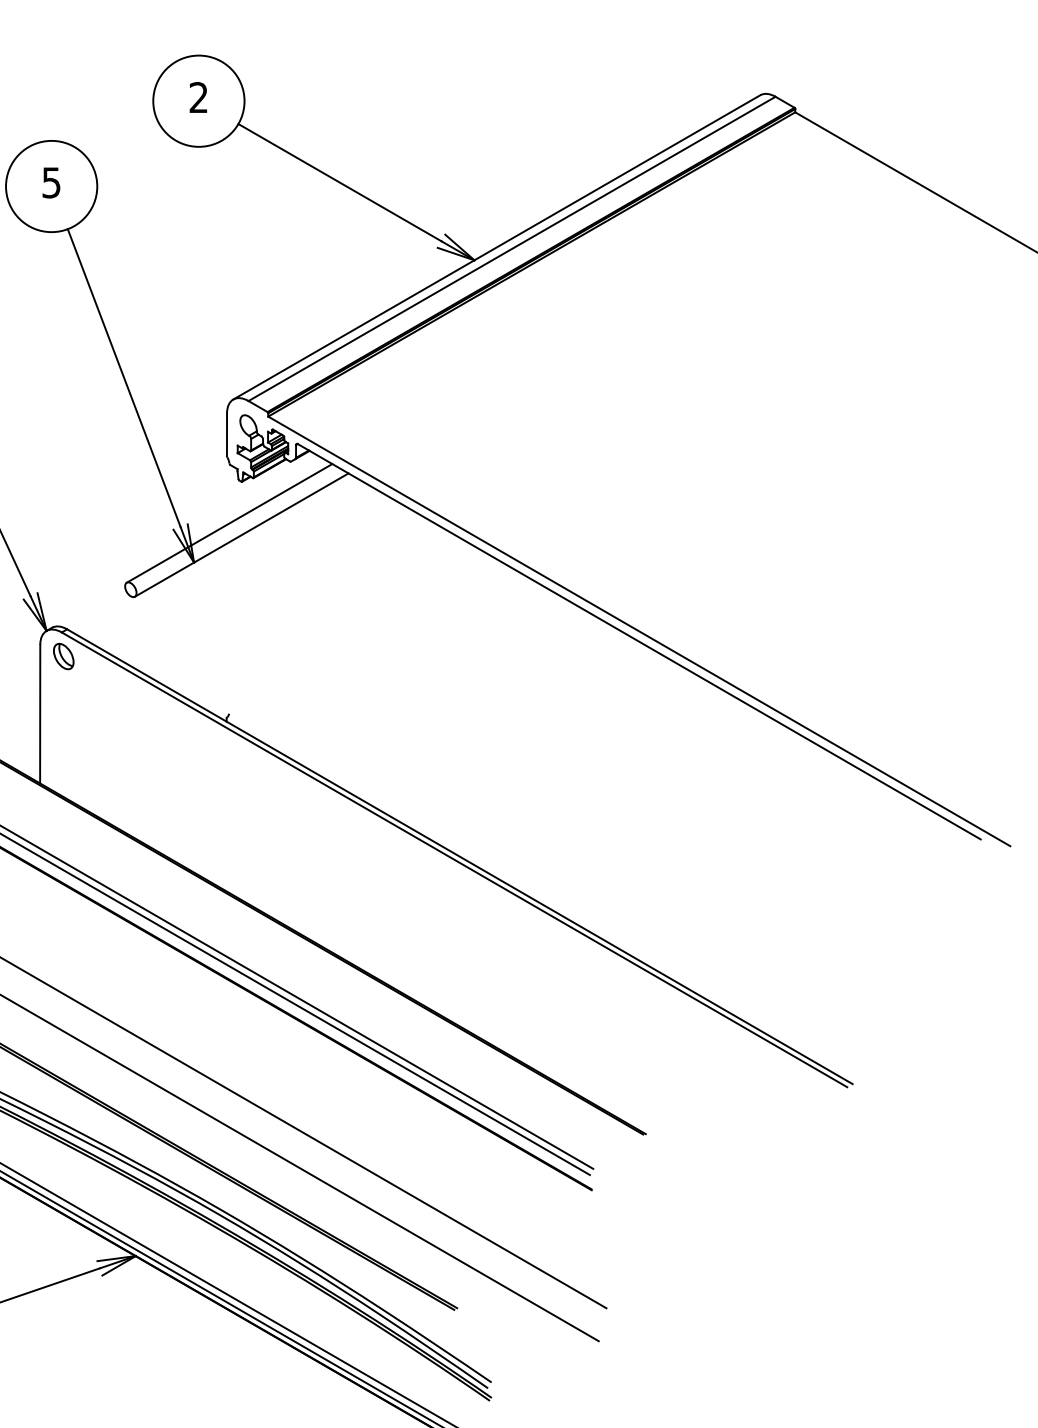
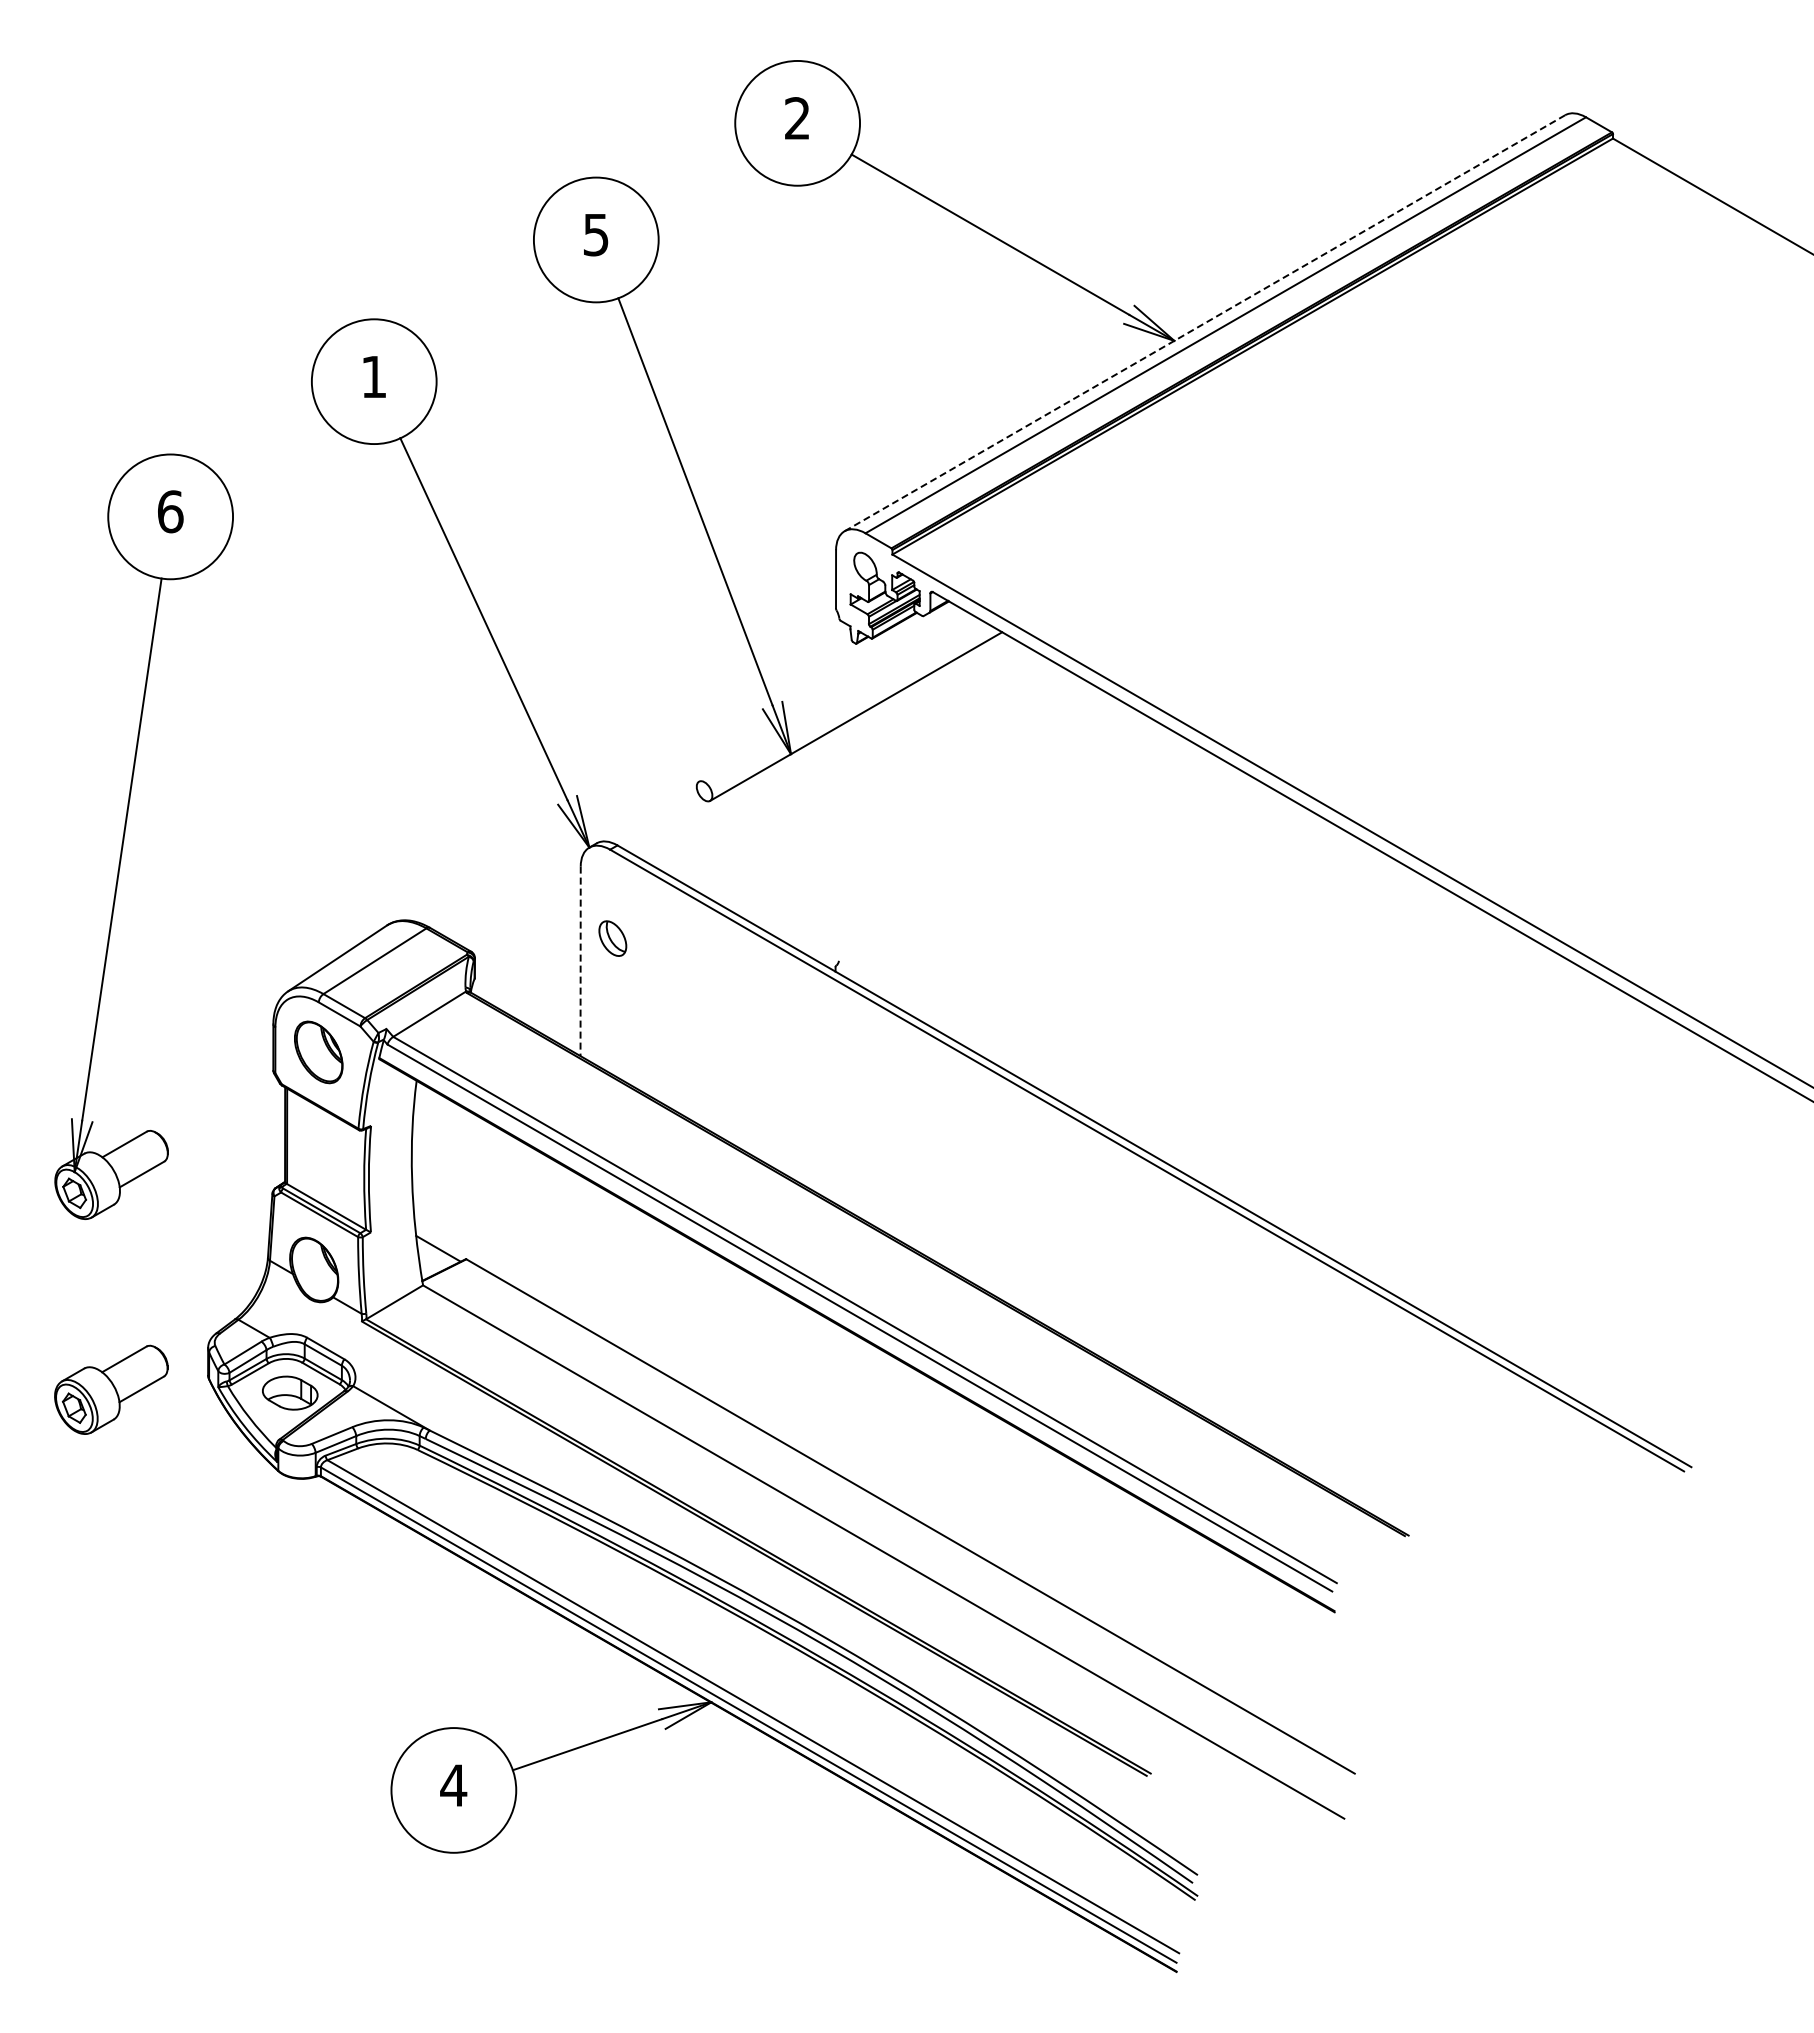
line: (496, 247) -> (1204, 323), solid -> dashed
line: (229, 523) -> (839, 700), removed
part: (63, 656) -> (612, 938), moved
line: (40, 714) -> (580, 961), solid -> dashed

